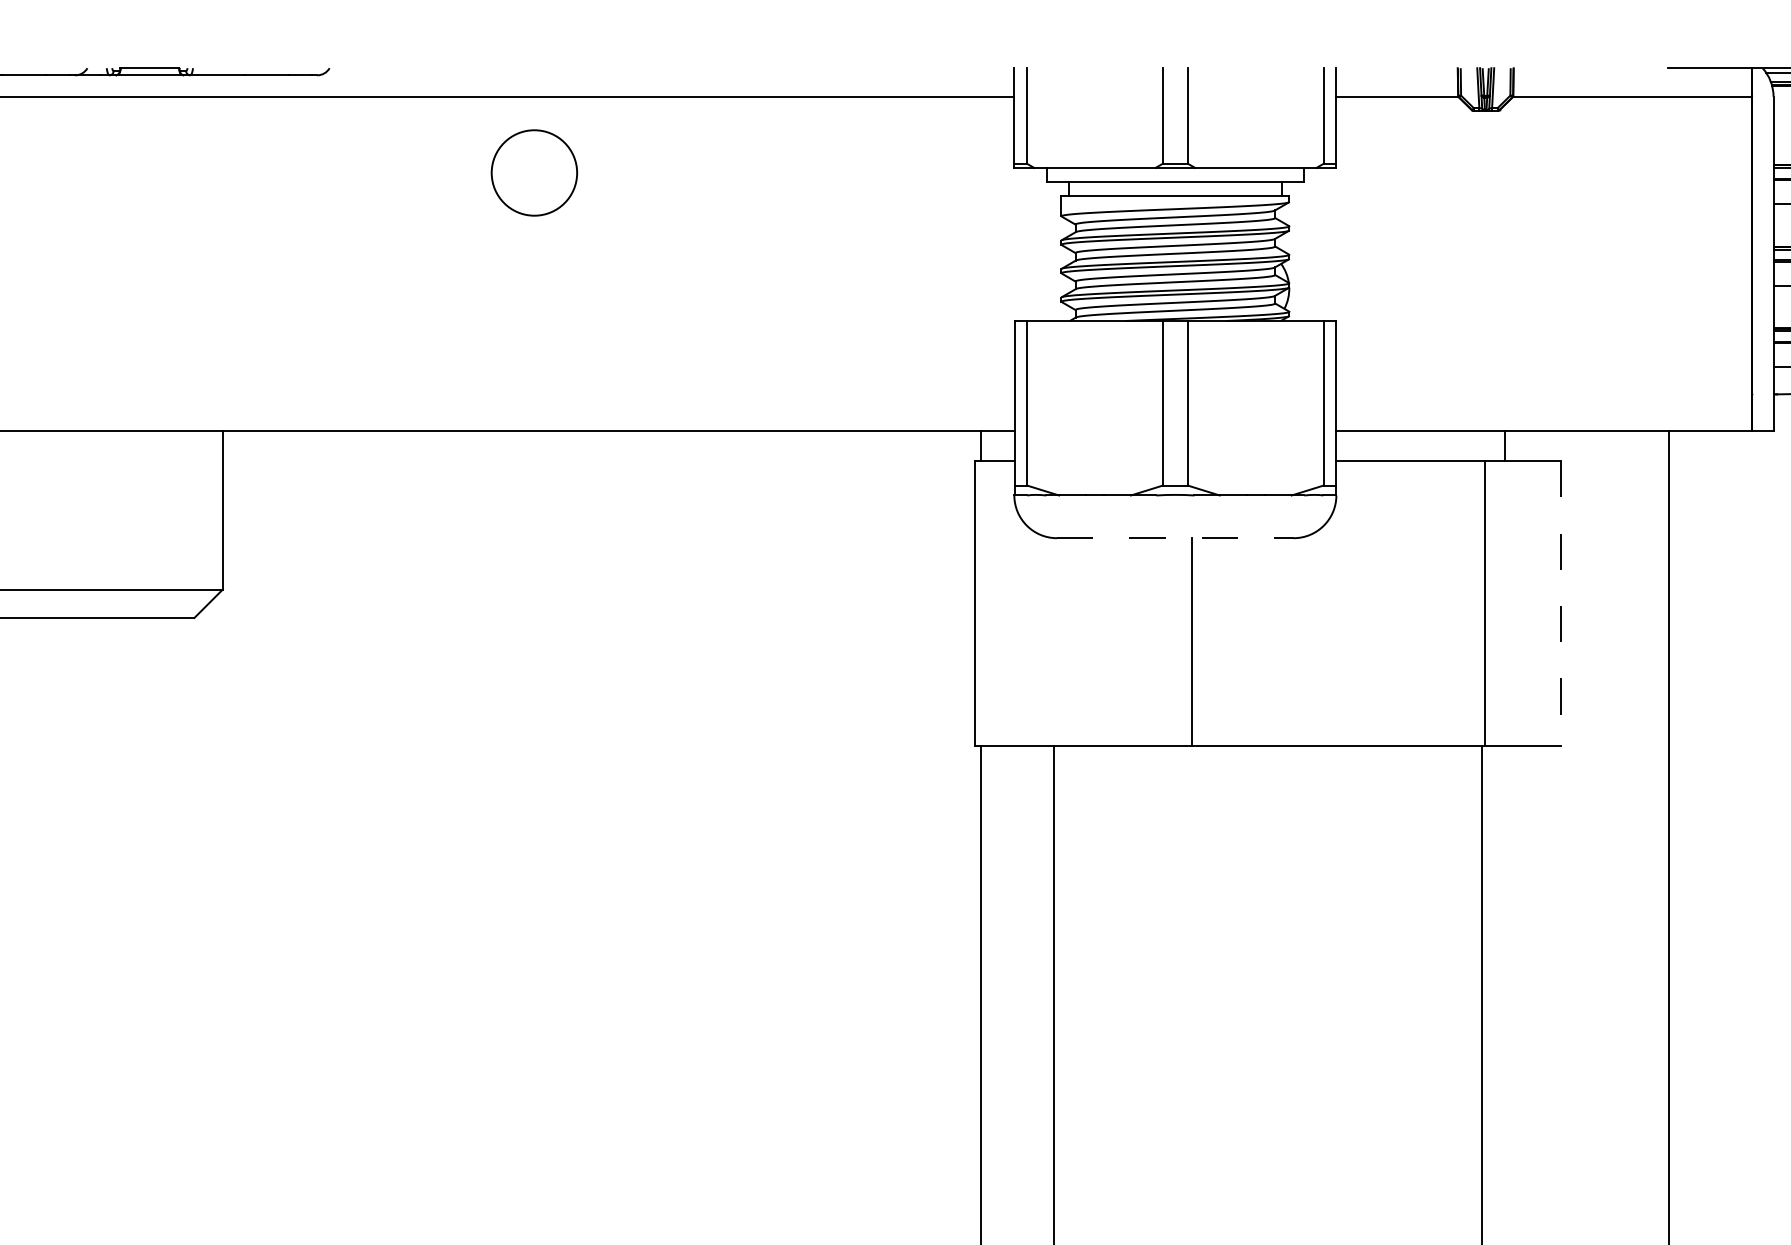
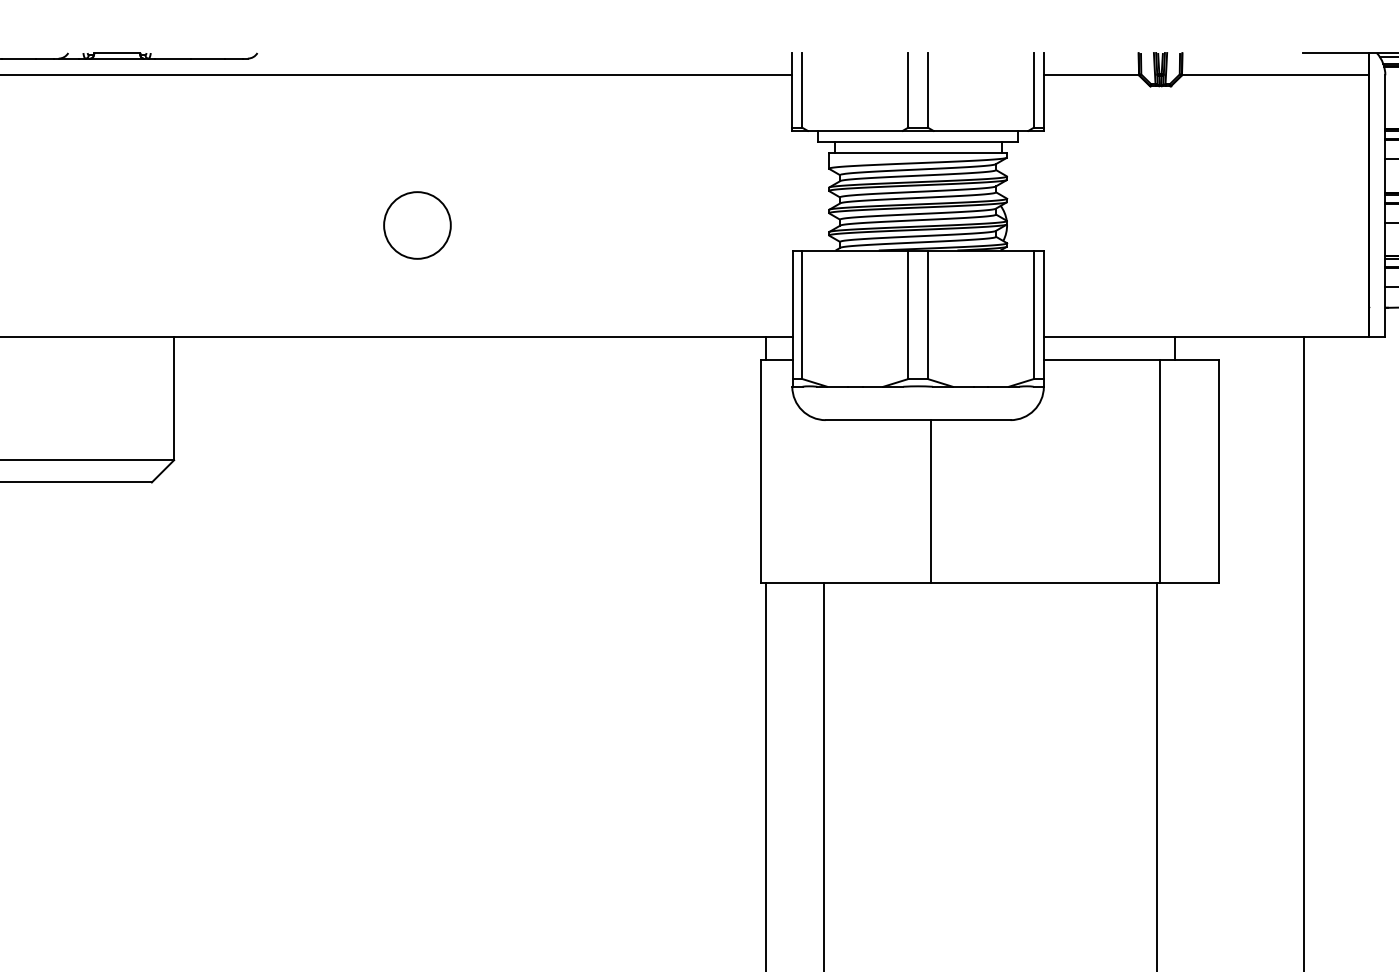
circle: (533, 172) -> (416, 225), moved
line: (1175, 538) -> (918, 420), dashed -> solid
line: (1561, 604) -> (1219, 471), dashed -> solid

